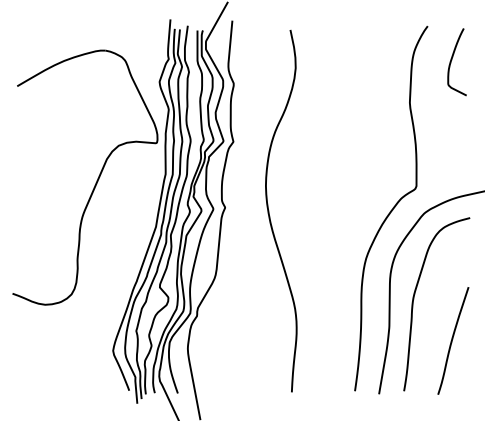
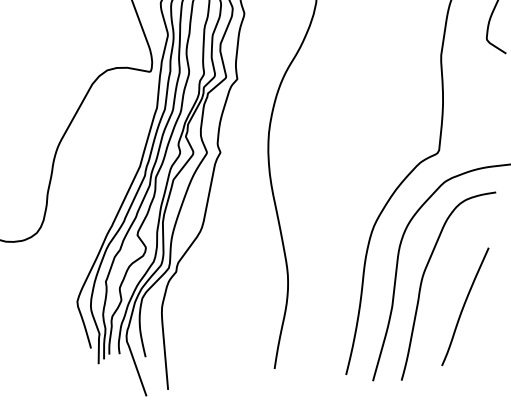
curve: (453, 339) -> (465, 305), moved

